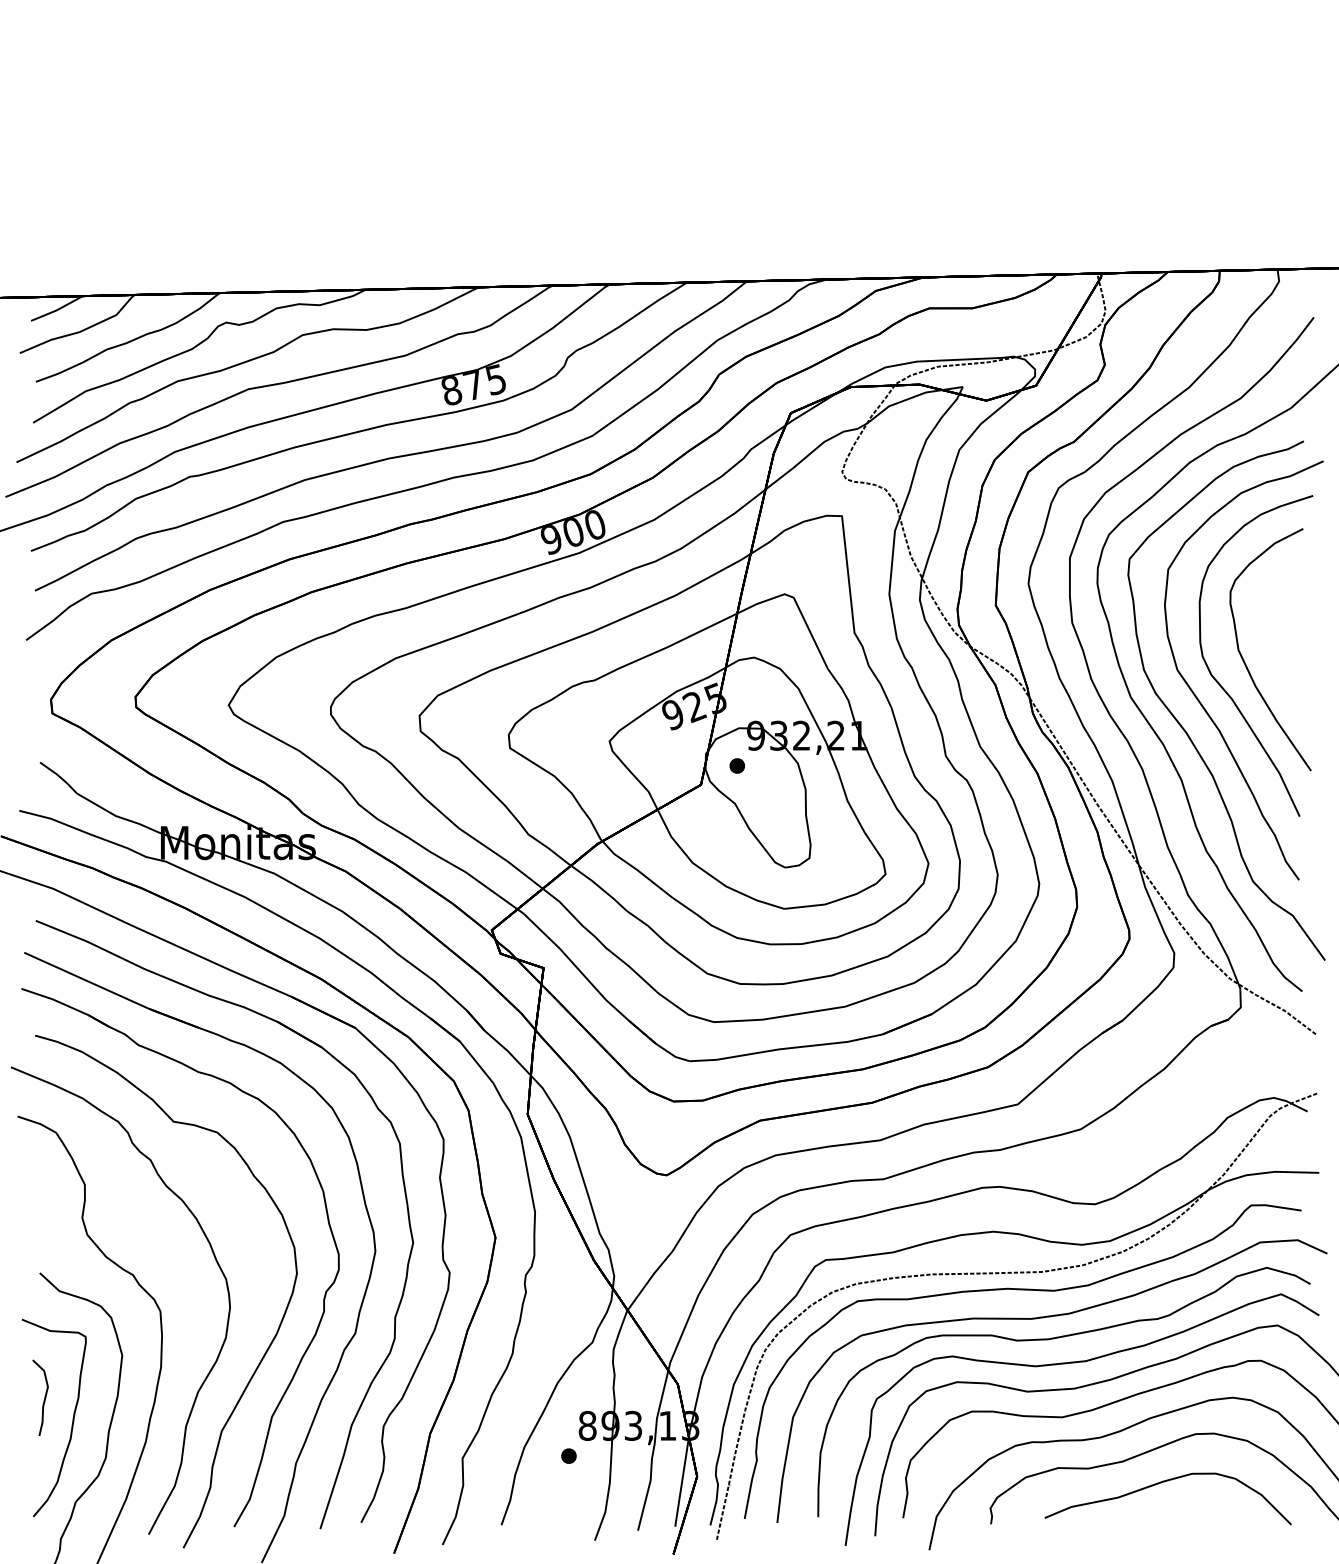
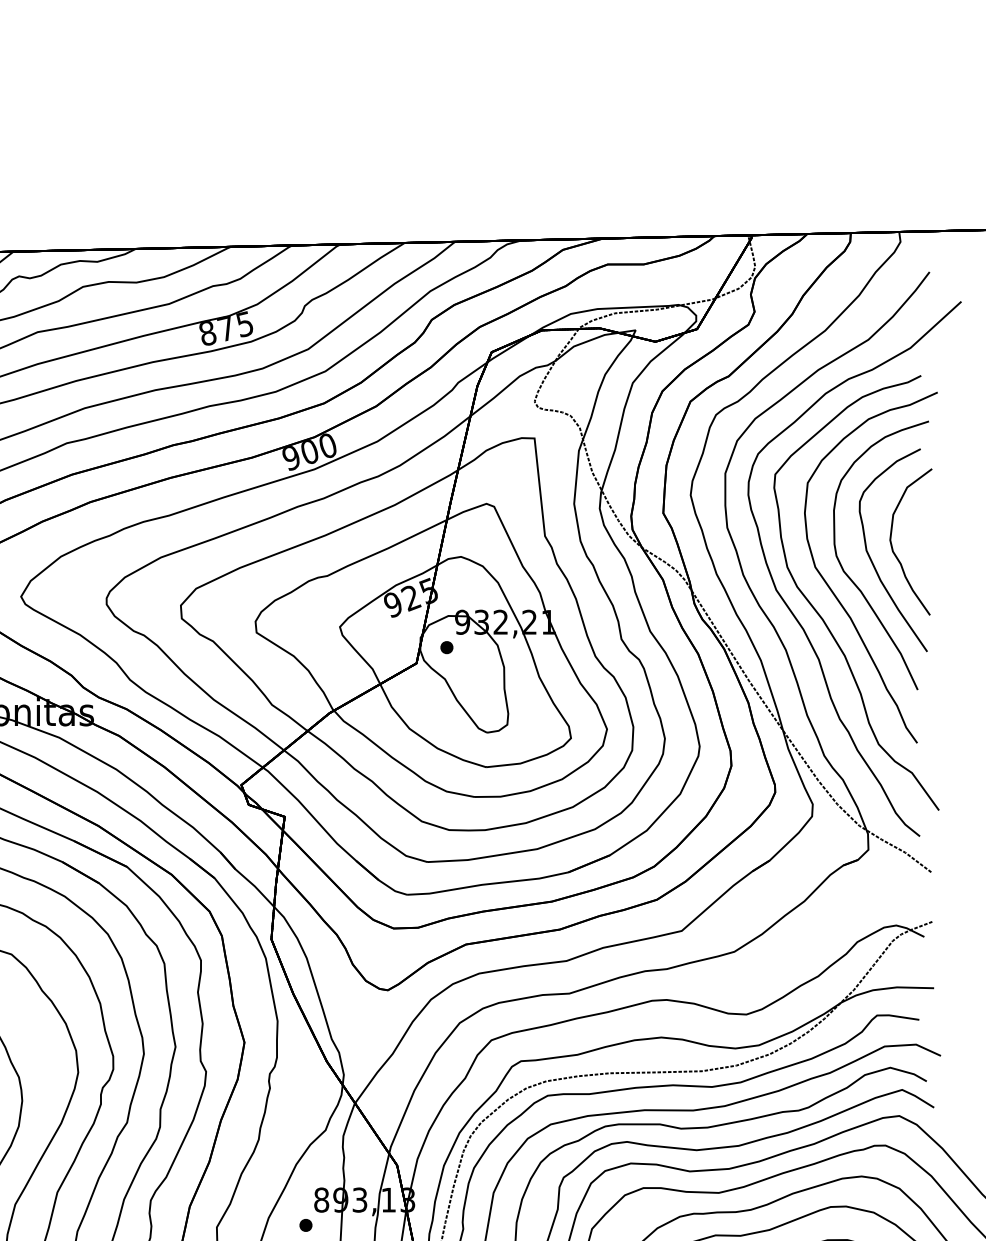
curve: (1269, 643) -> (892, 545), added

